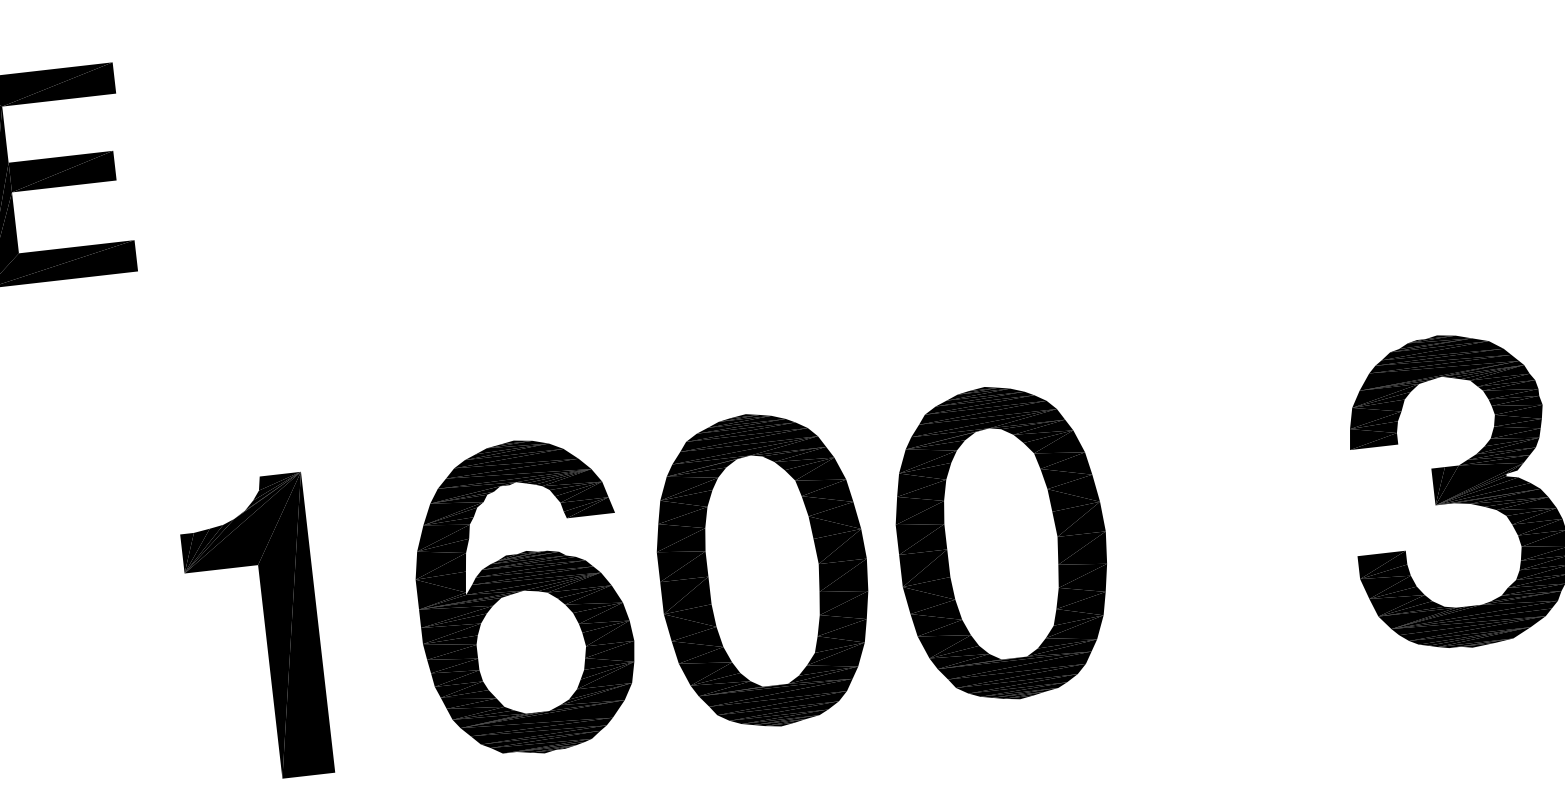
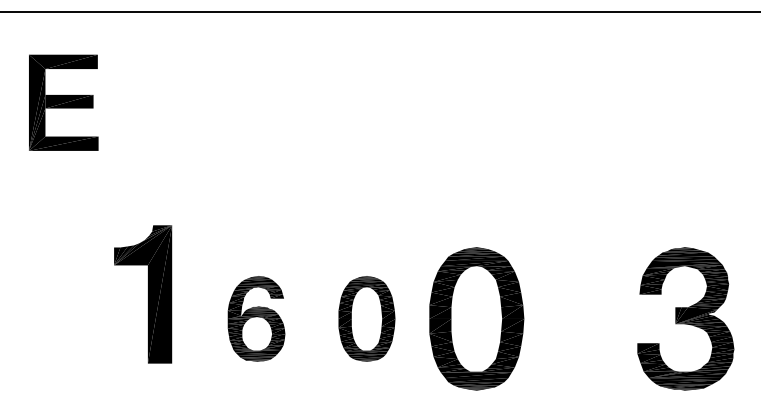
part: (762, 569) -> (366, 318), size x0.6
part: (523, 596) -> (256, 318), size x0.6
part: (255, 629) -> (143, 294), moved

